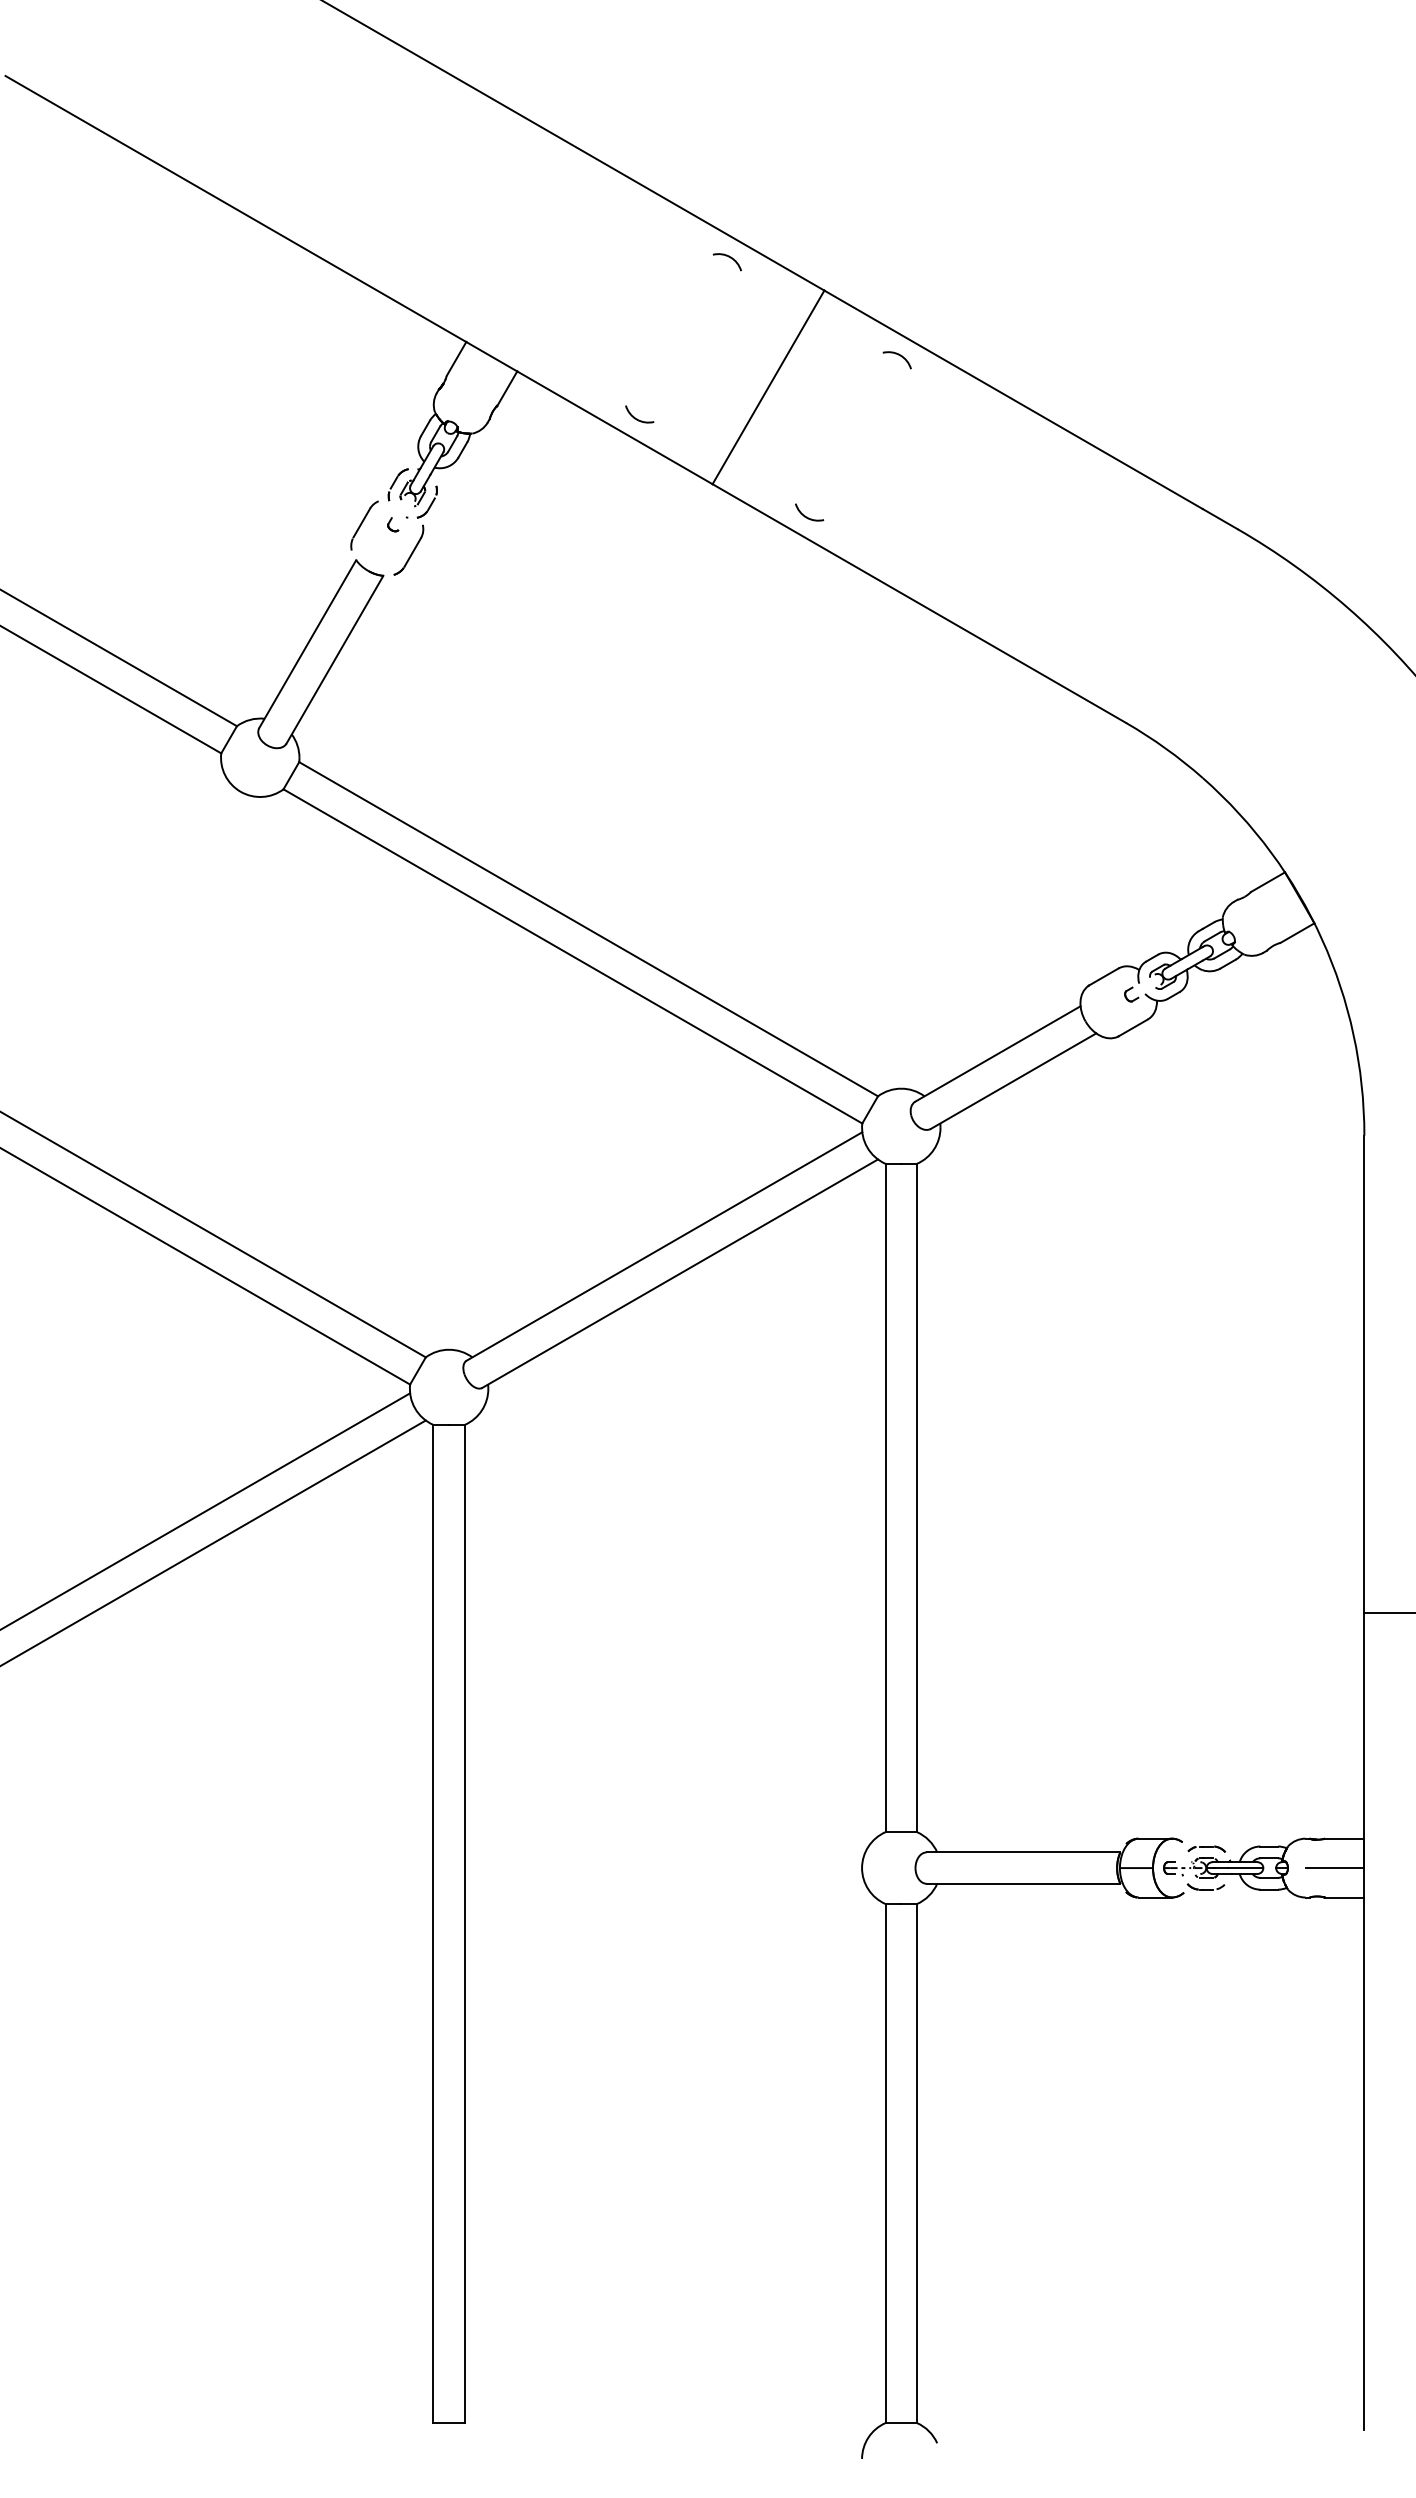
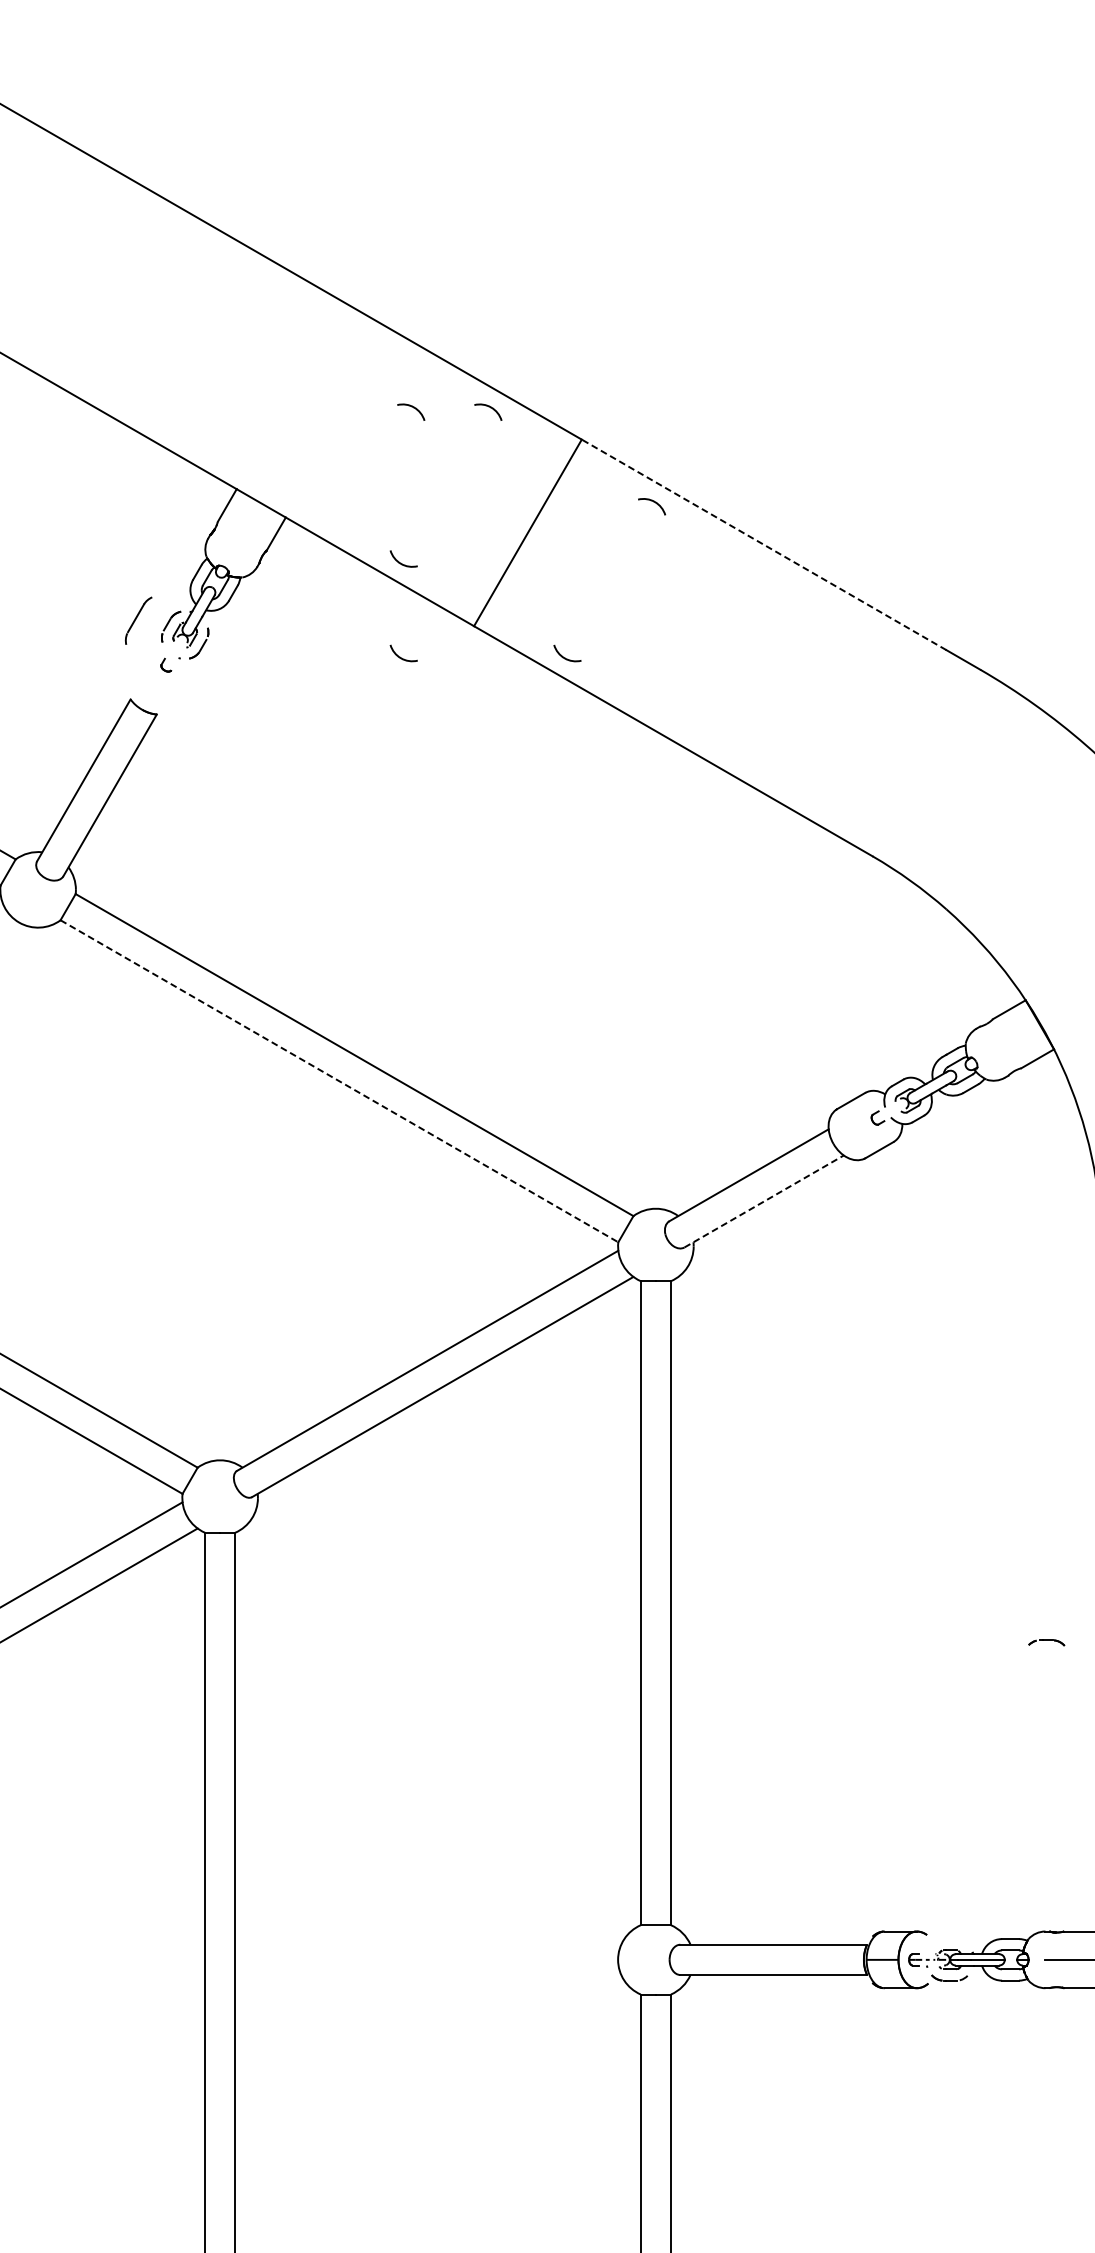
arc: (648, 257) -> (412, 407), added
line: (1013, 399) -> (764, 544), solid -> dashed
arc: (637, 516) -> (401, 657), added
part: (364, 525) -> (138, 620), moved
part: (408, 549) -> (181, 689), removed
line: (573, 956) -> (340, 1081), solid -> dashed
line: (1014, 1080) -> (765, 1200), solid -> dashed
part: (1206, 1848) -> (1046, 1642), moved

